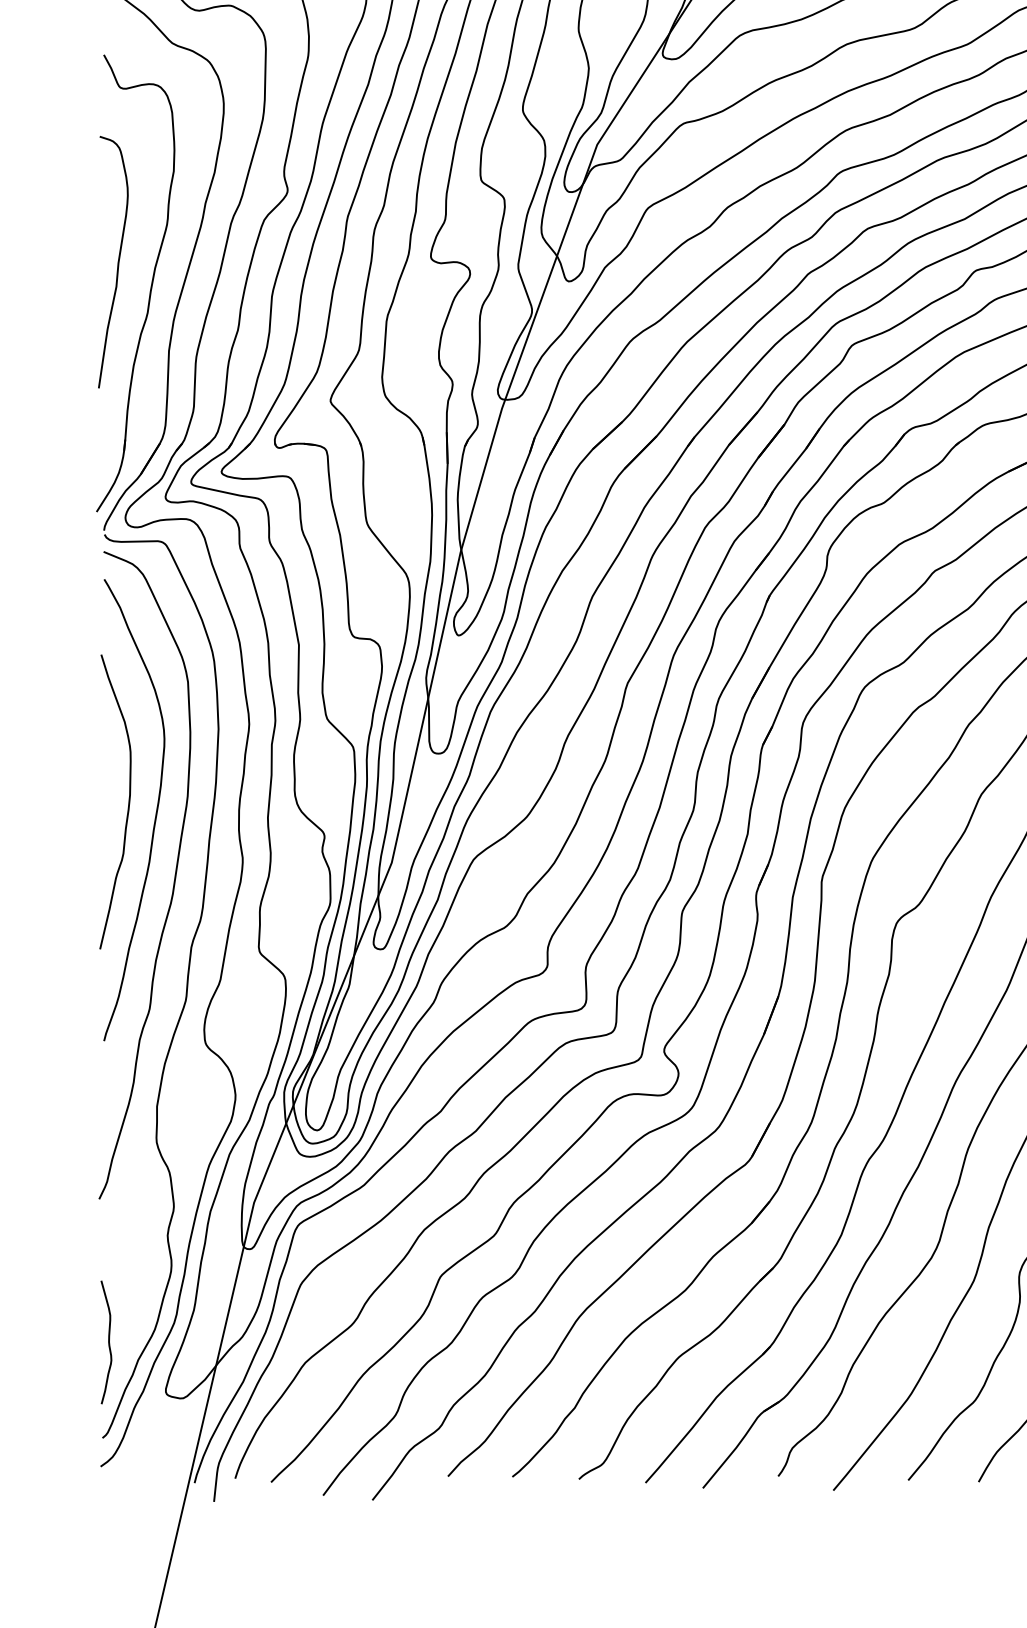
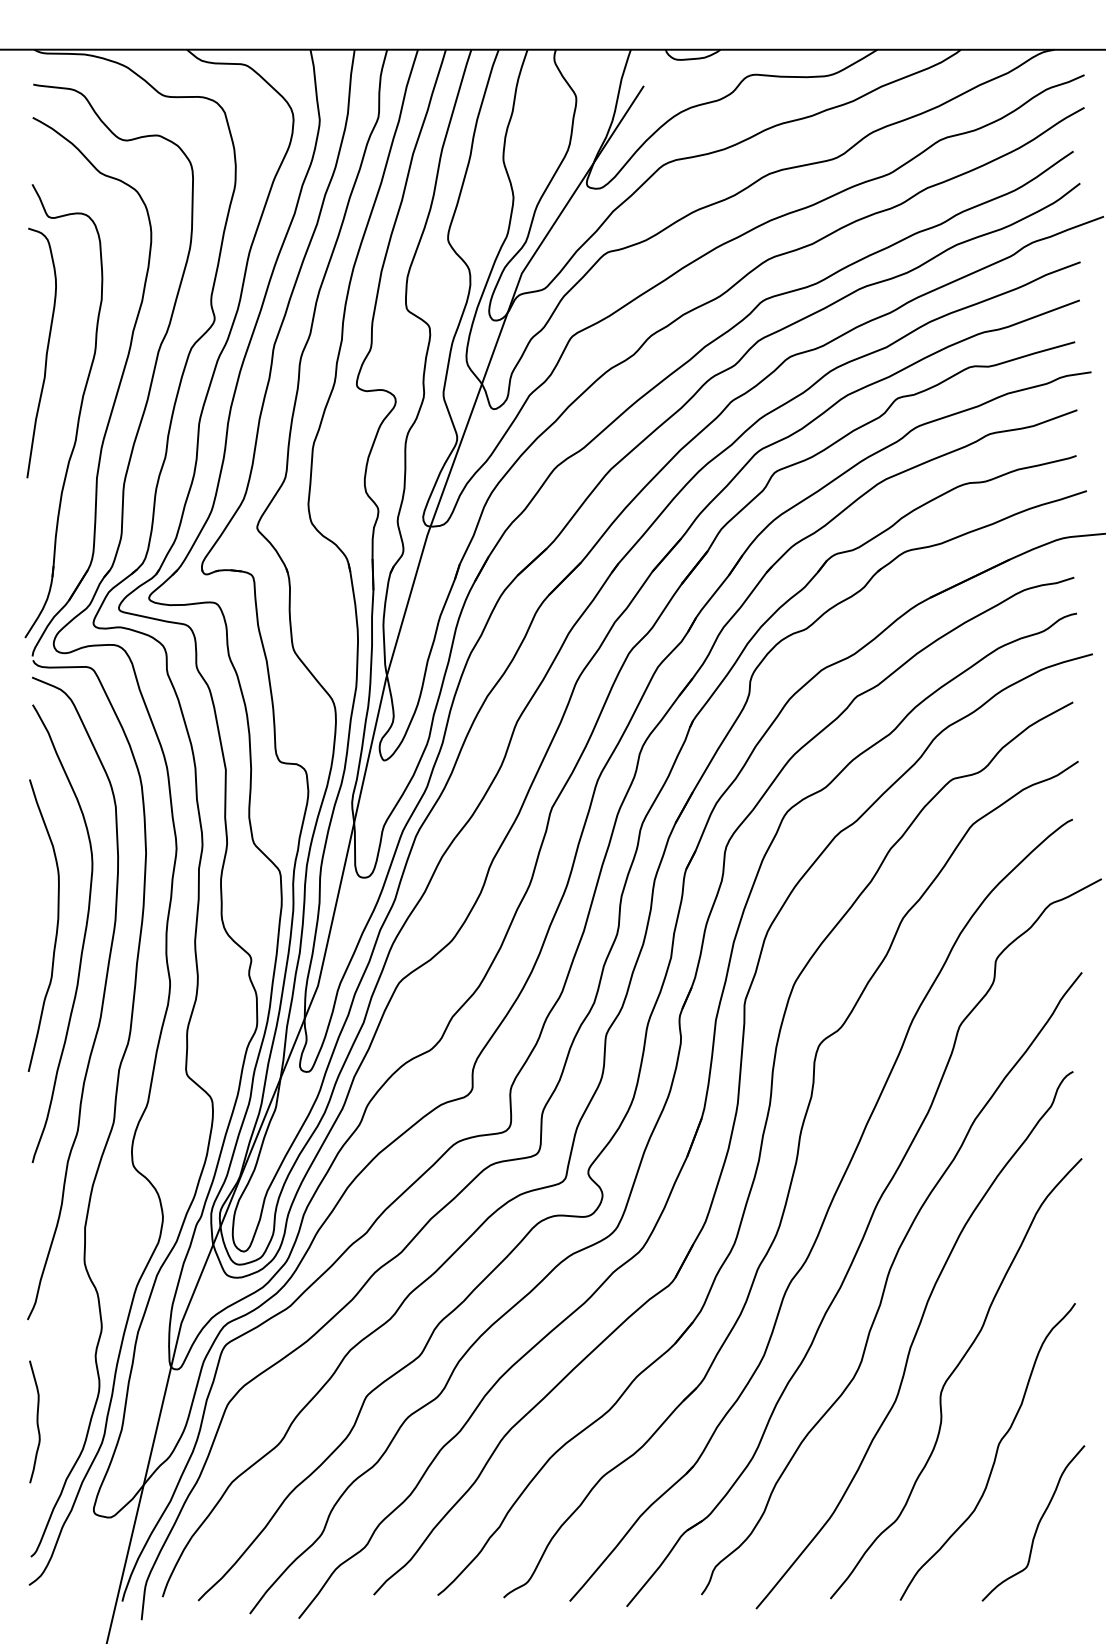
curve: (117, 263) -> (45, 354), moved
curve: (108, 1341) -> (36, 1421), moved

